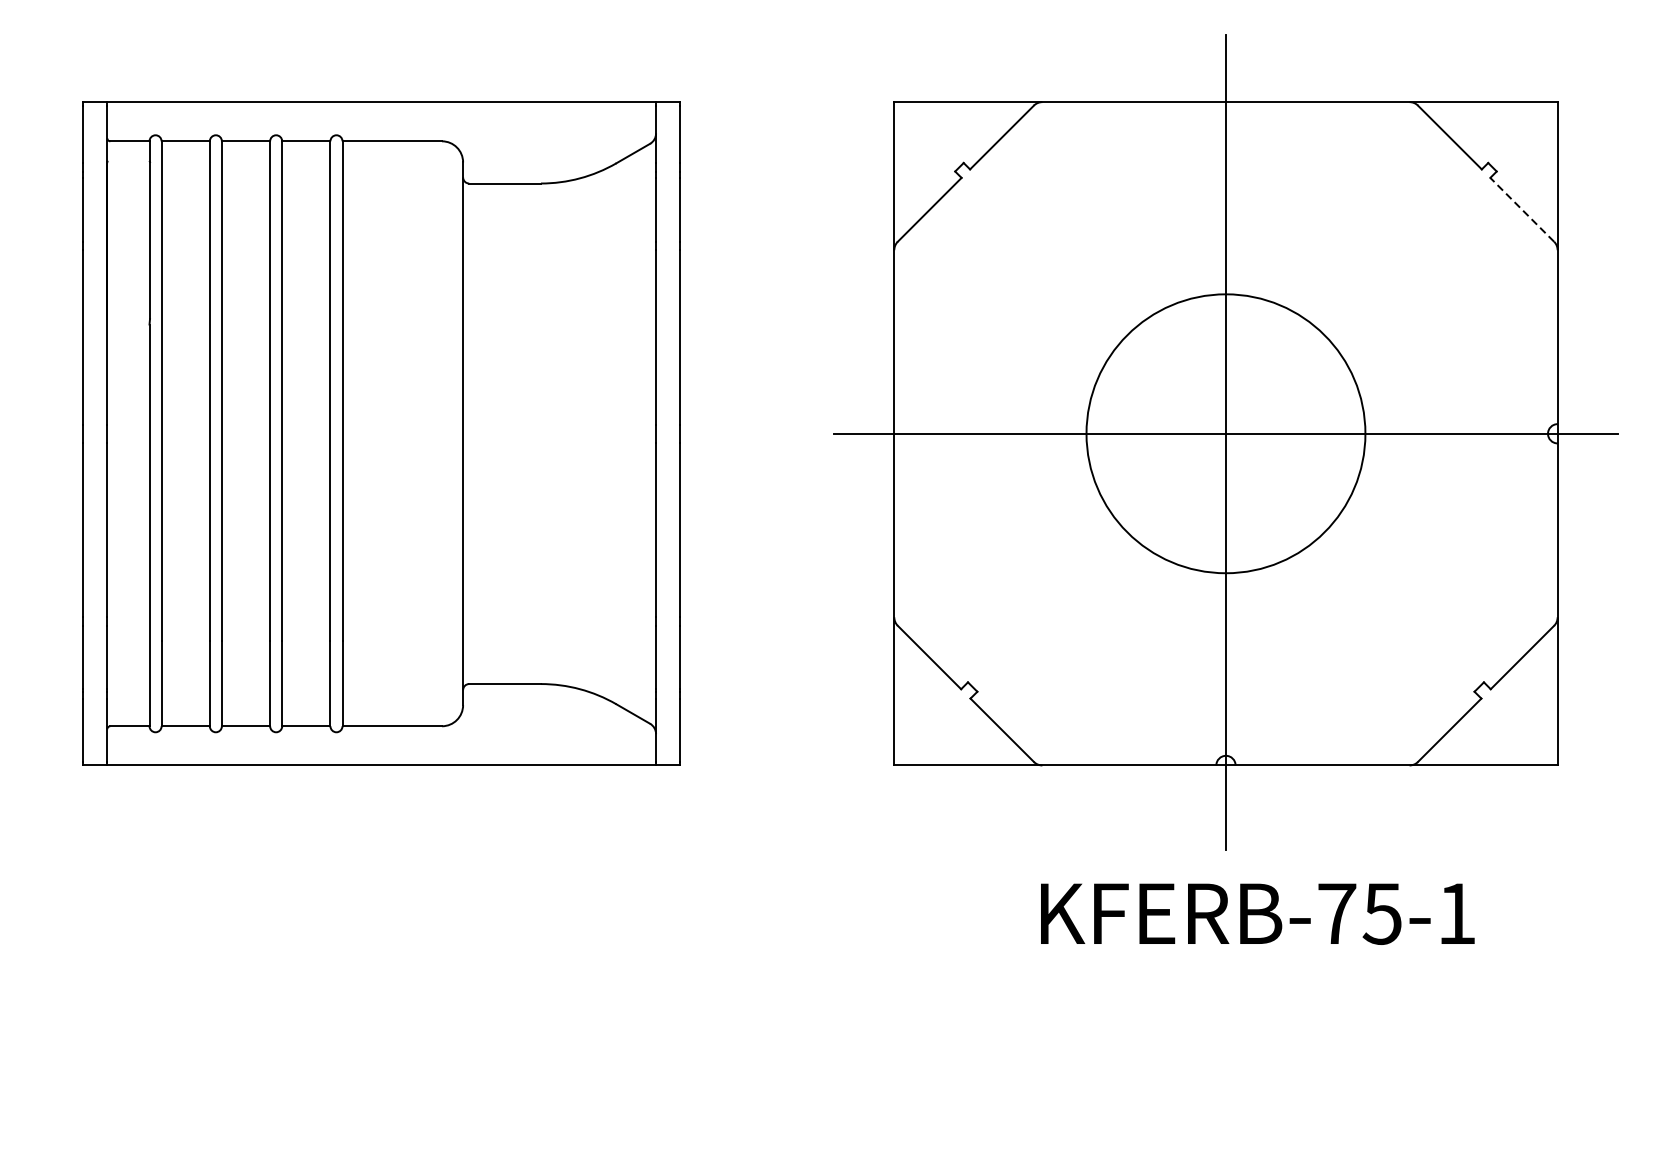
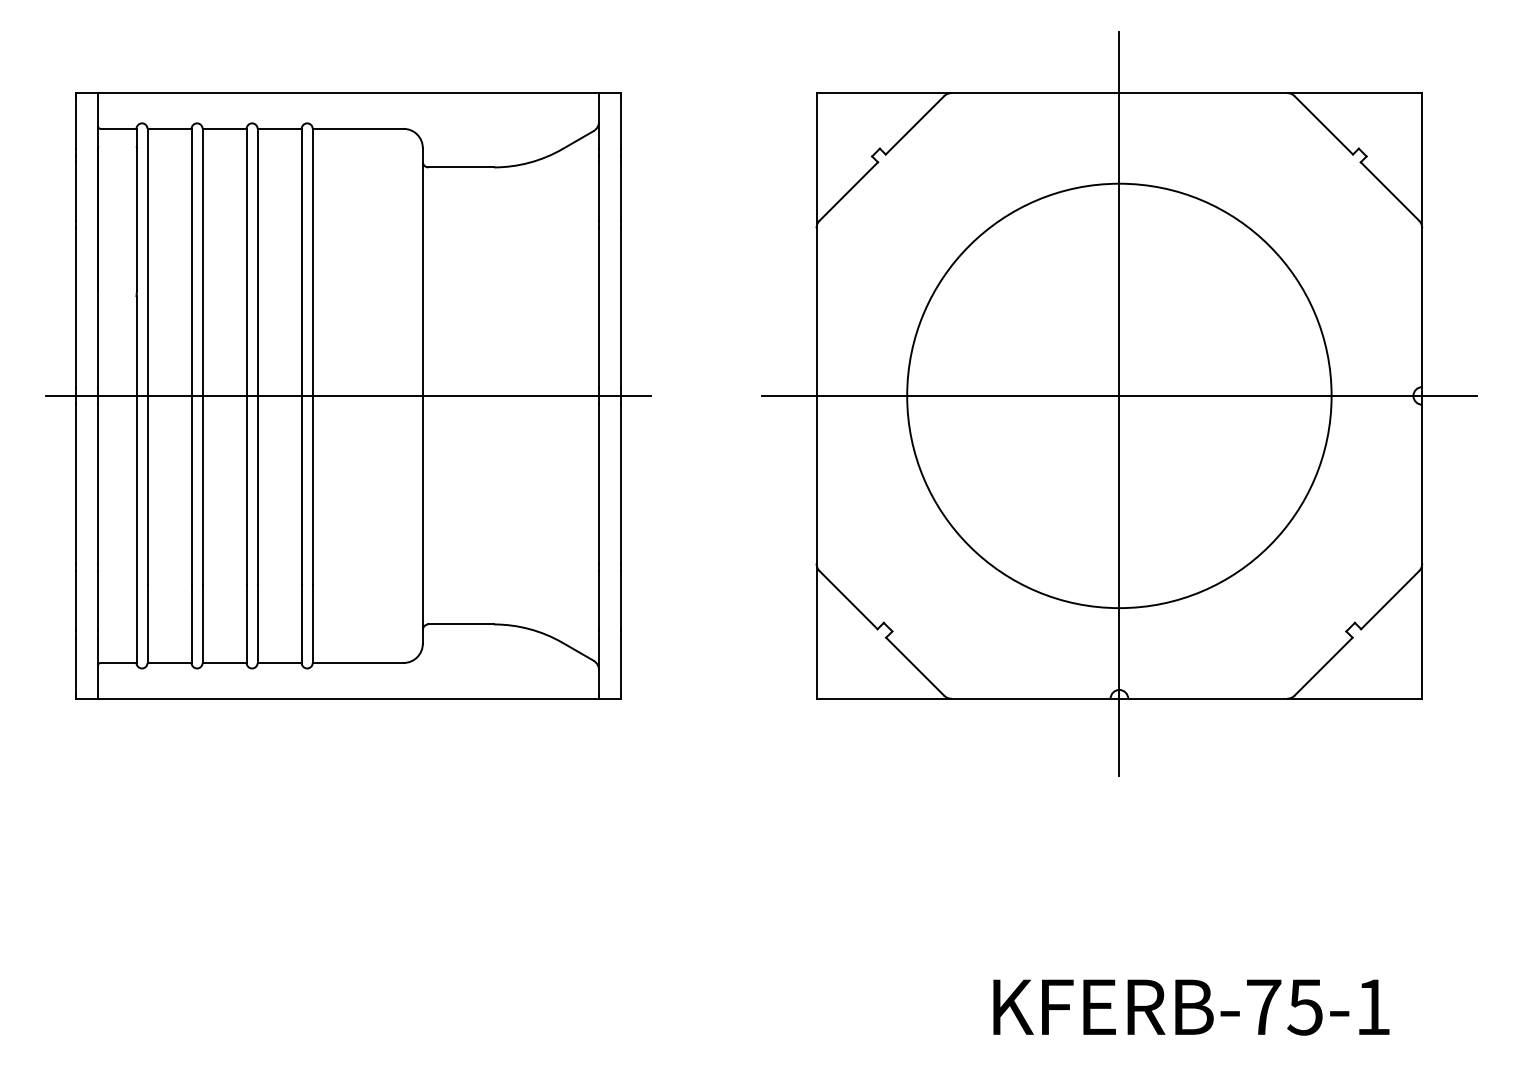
line: (1521, 209) -> (1389, 191), dashed -> solid
line: (381, 433) -> (348, 395), added
circle: (1226, 433) -> (1119, 395), size x1.67
text: (1257, 914) -> (1191, 1007), moved

